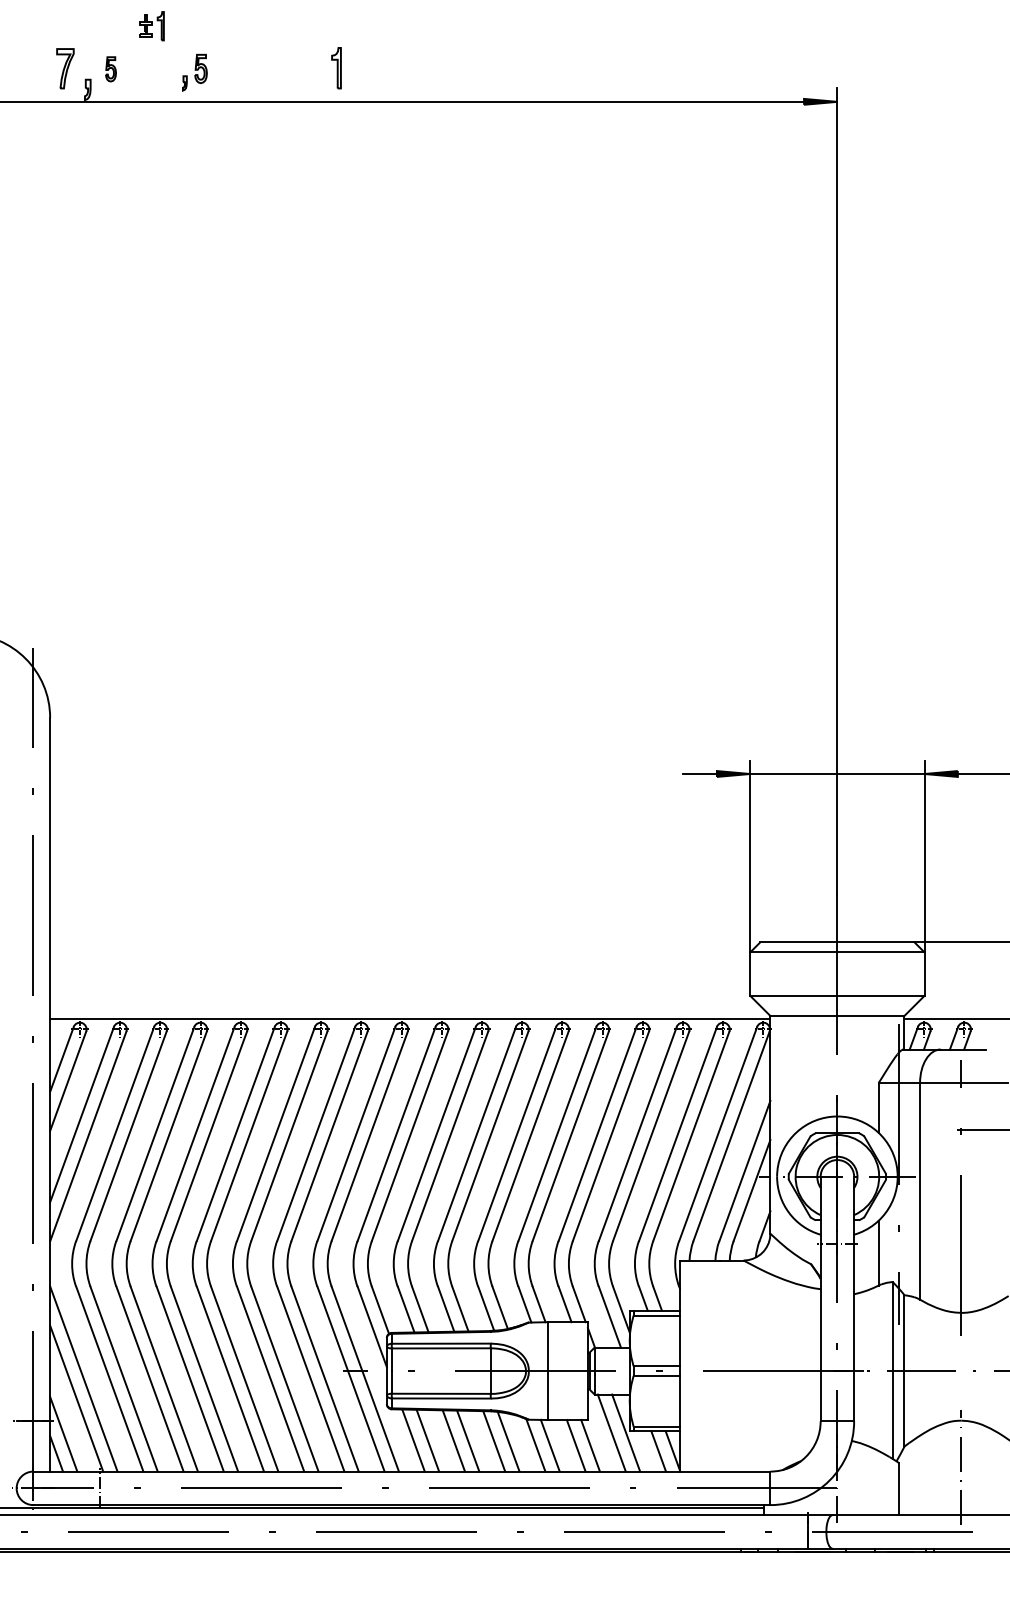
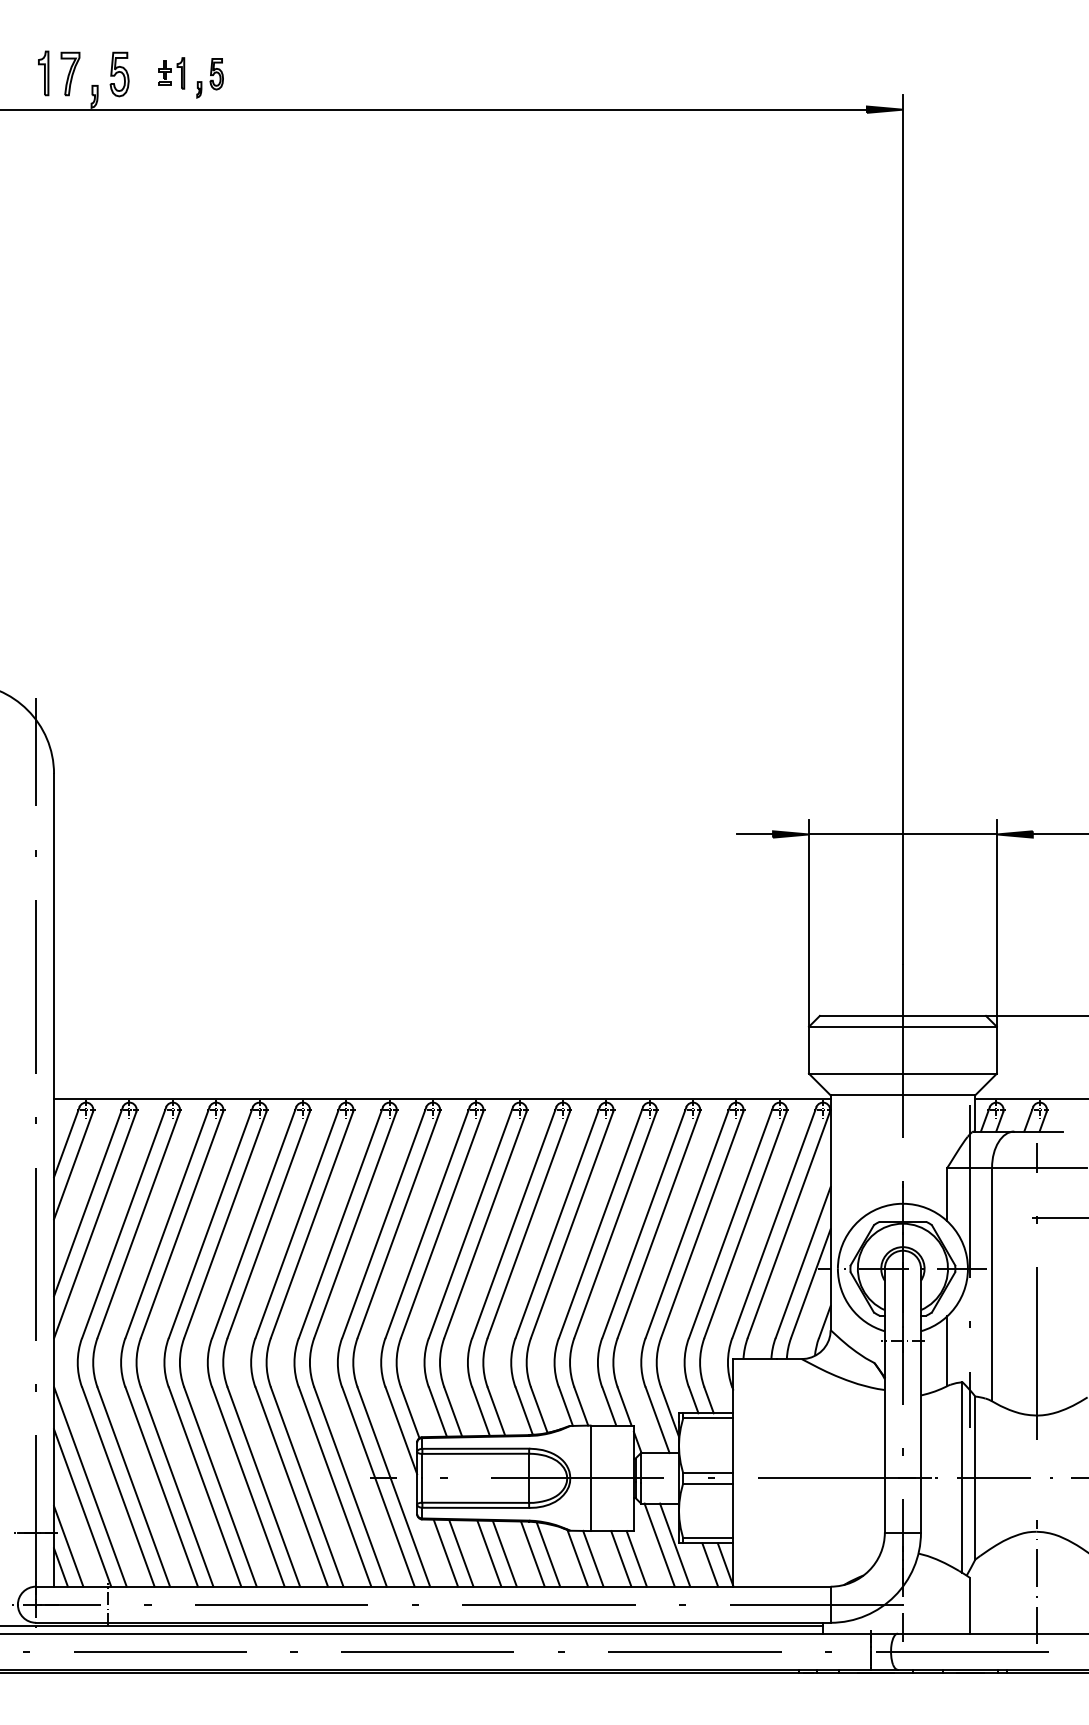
part: (151, 26) -> (170, 73), moved
part: (336, 68) -> (43, 73), moved
part: (110, 69) -> (119, 74), size x1.67

